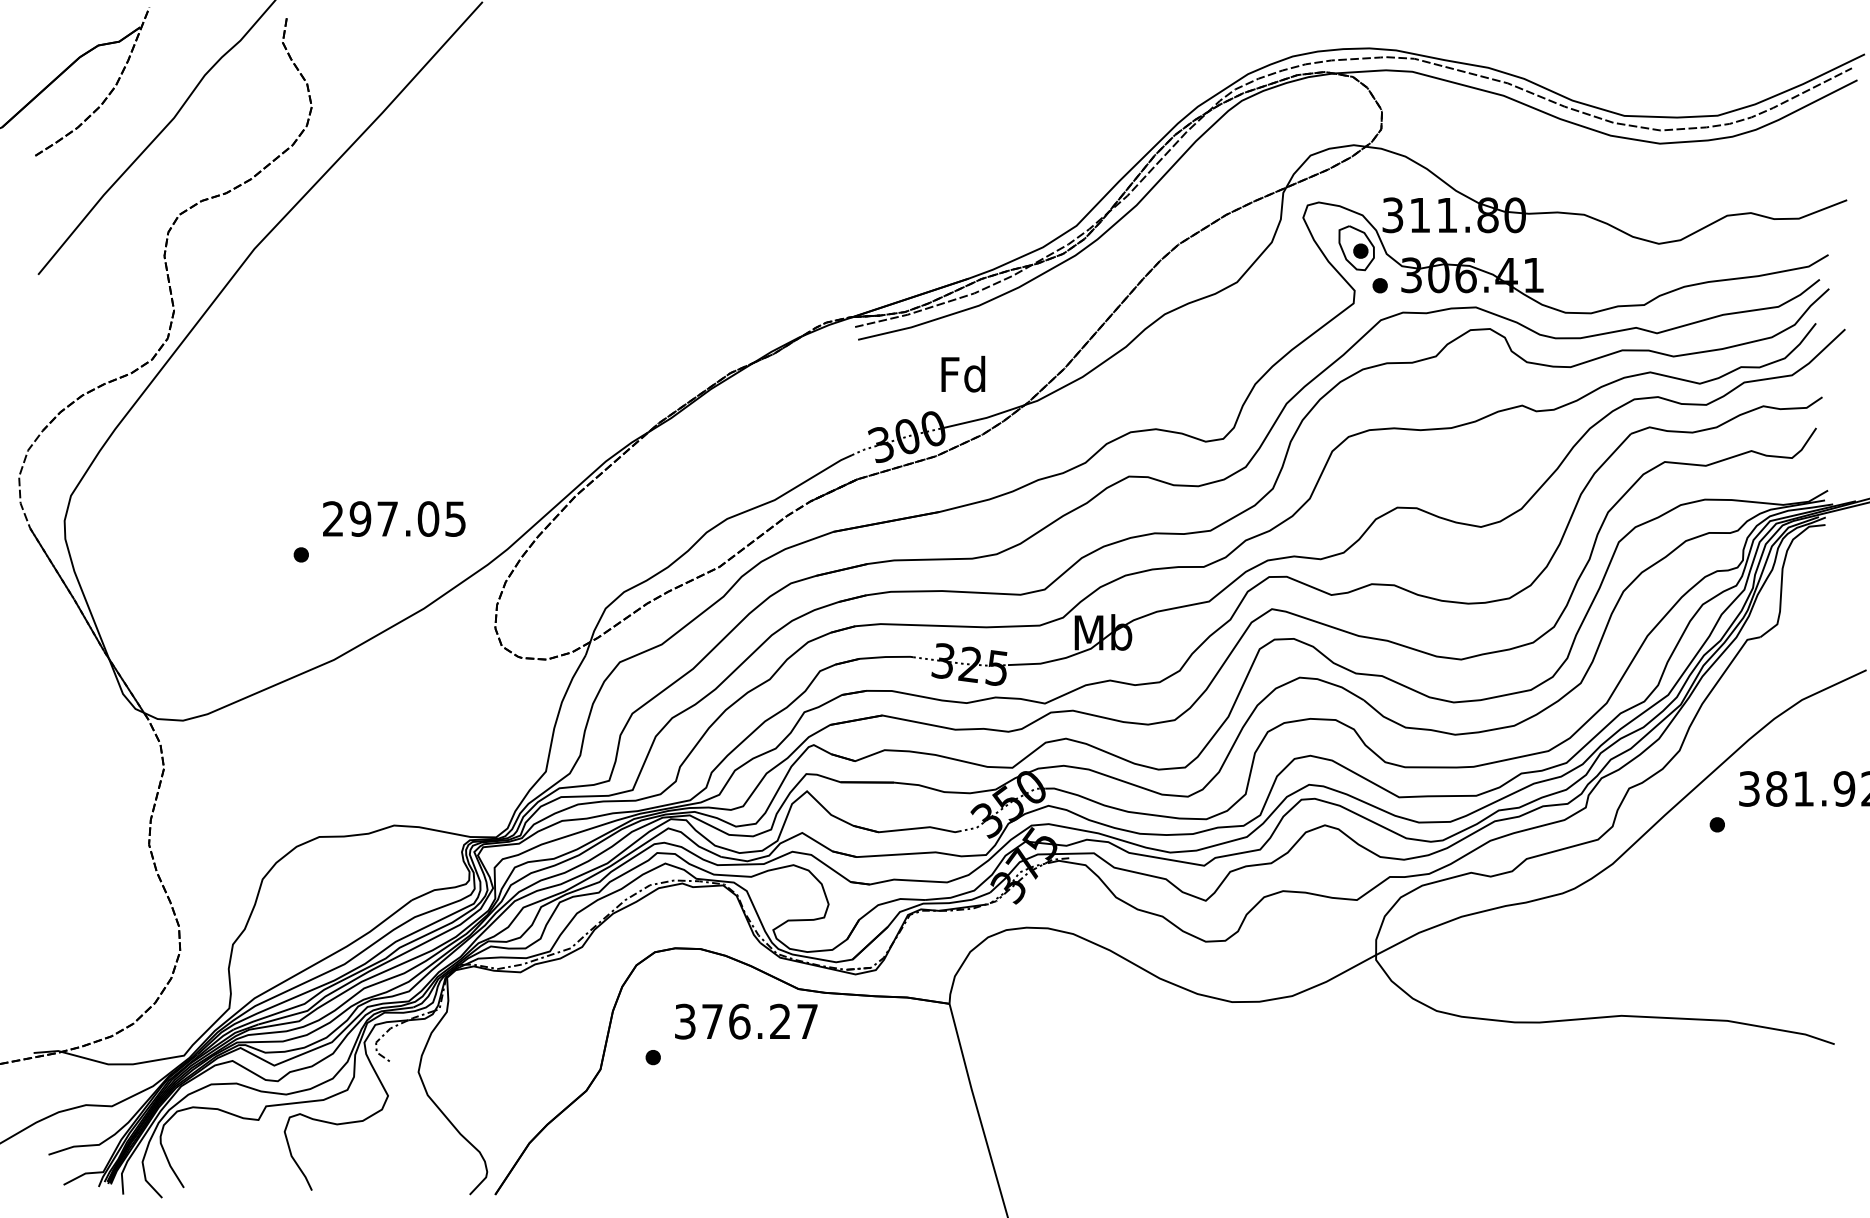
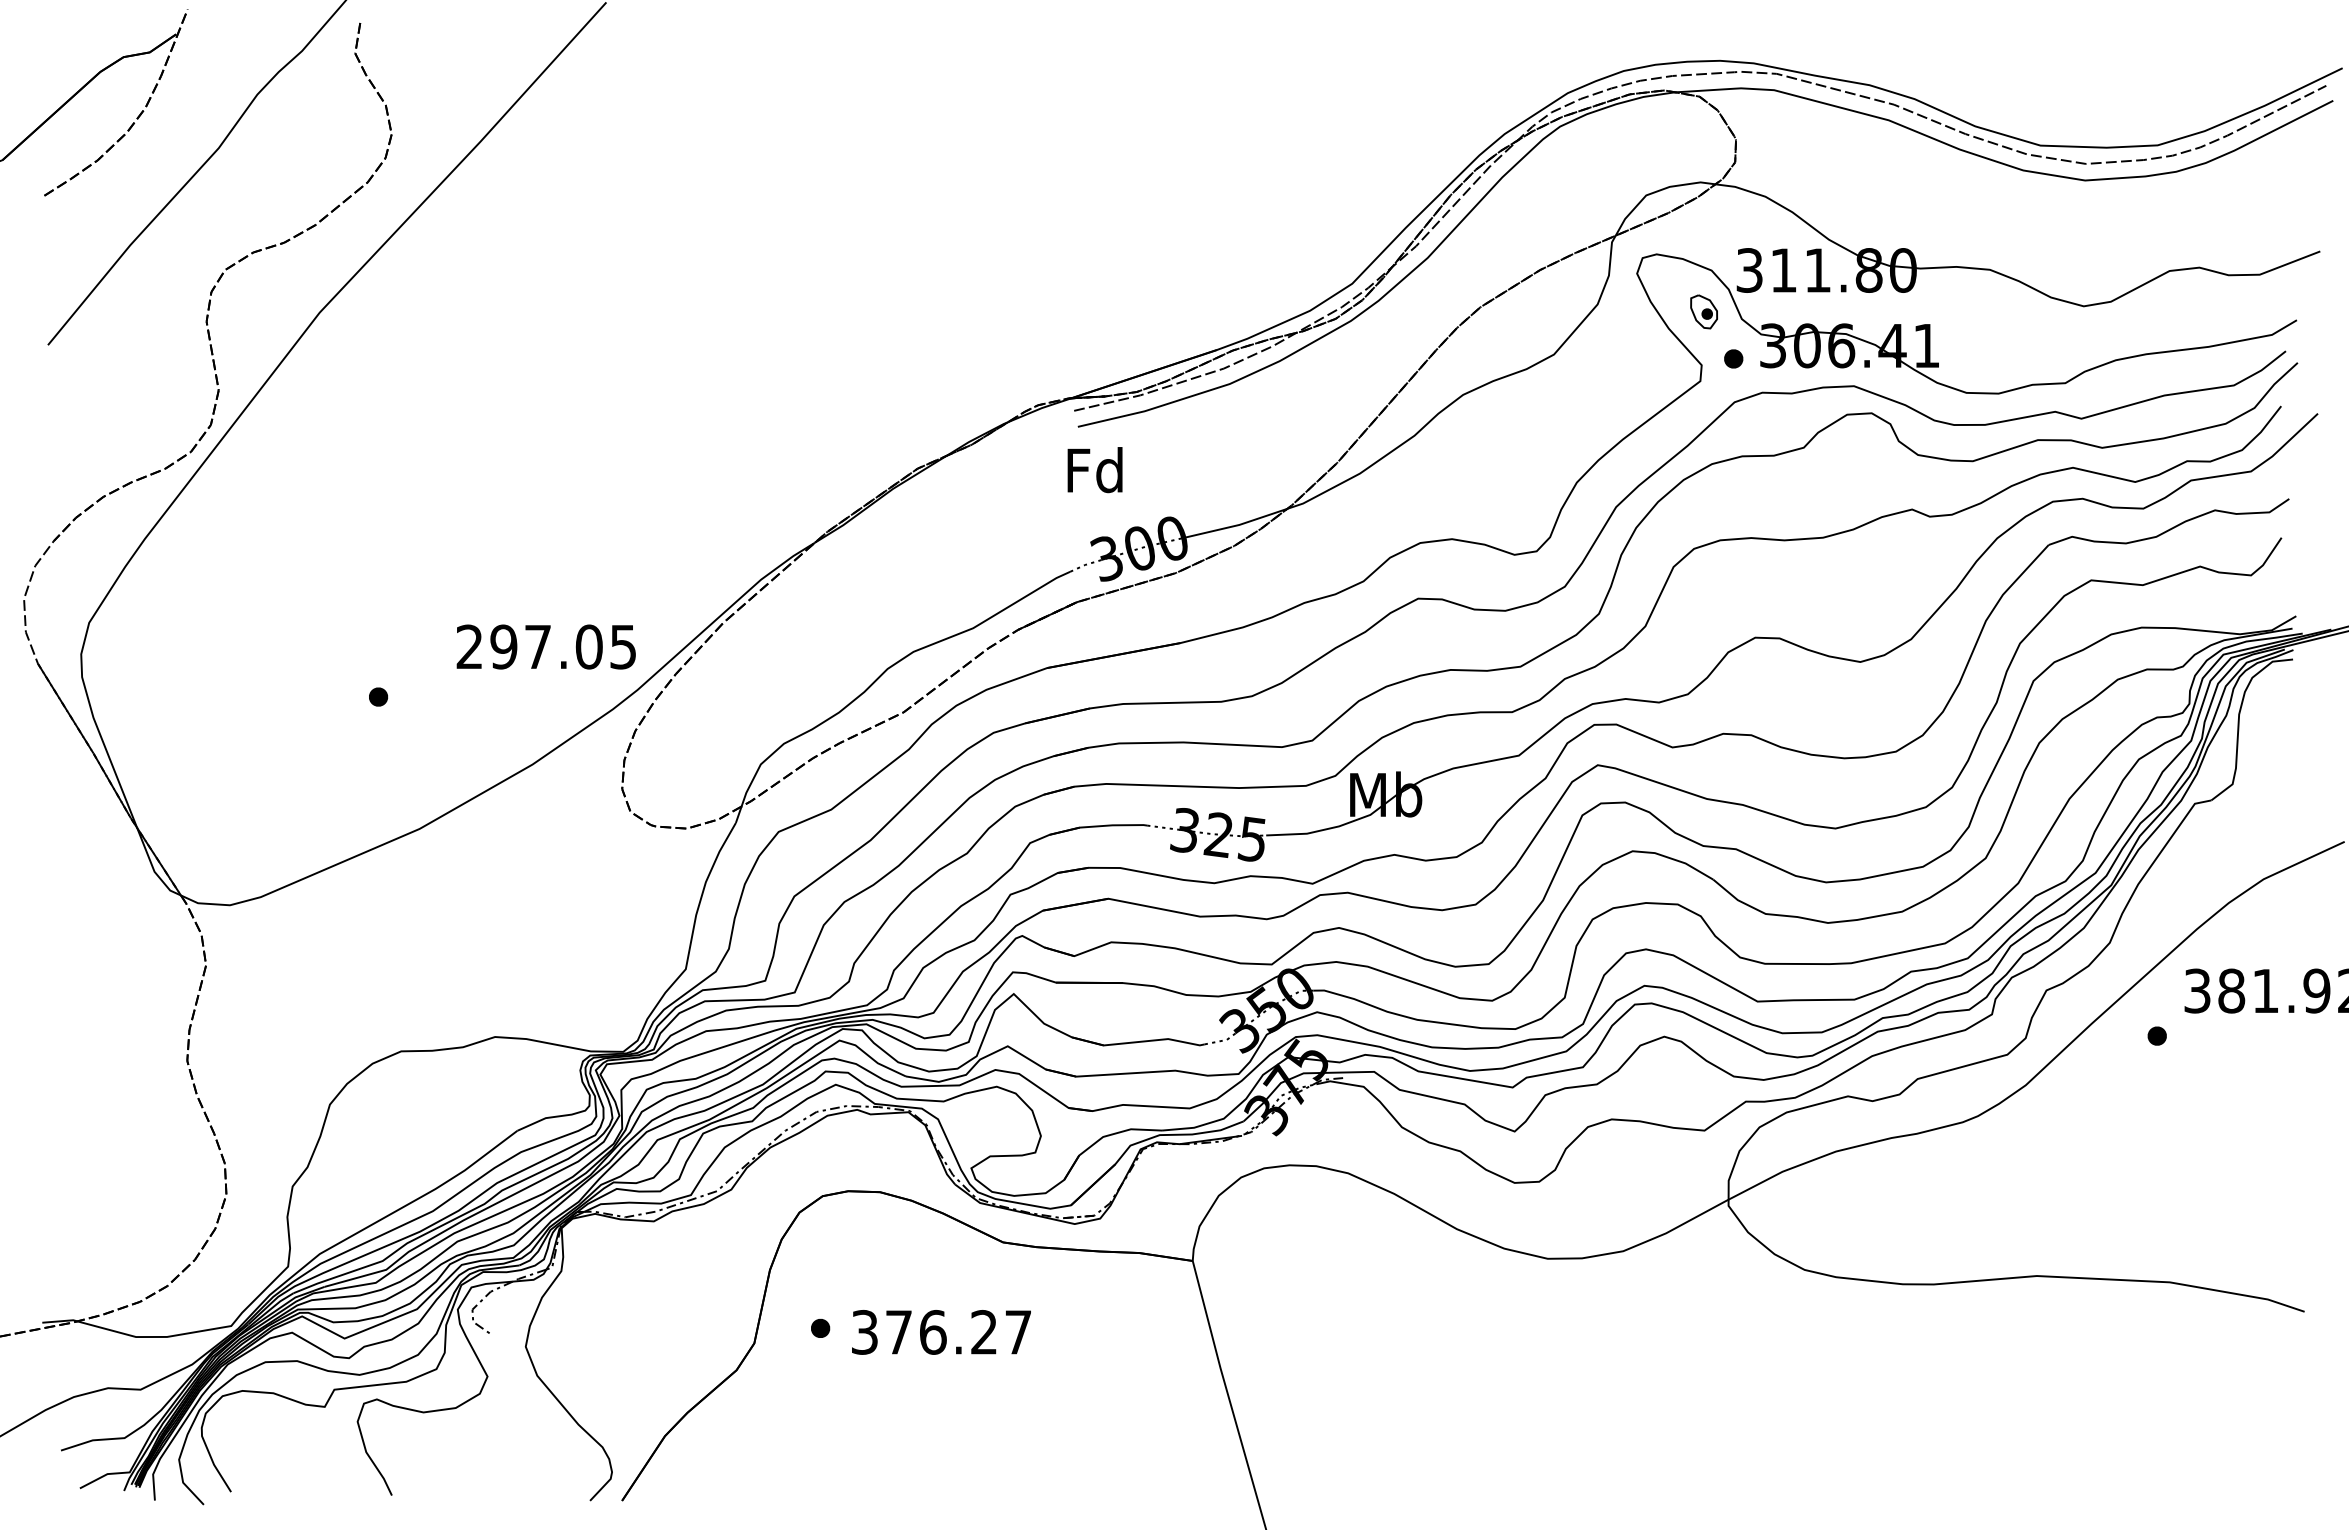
part: (1356, 247) -> (1703, 311), size x0.6
text: (962, 374) -> (1094, 470), moved
text: (393, 518) -> (545, 646), moved
text: (746, 1021) -> (941, 1332), moved

